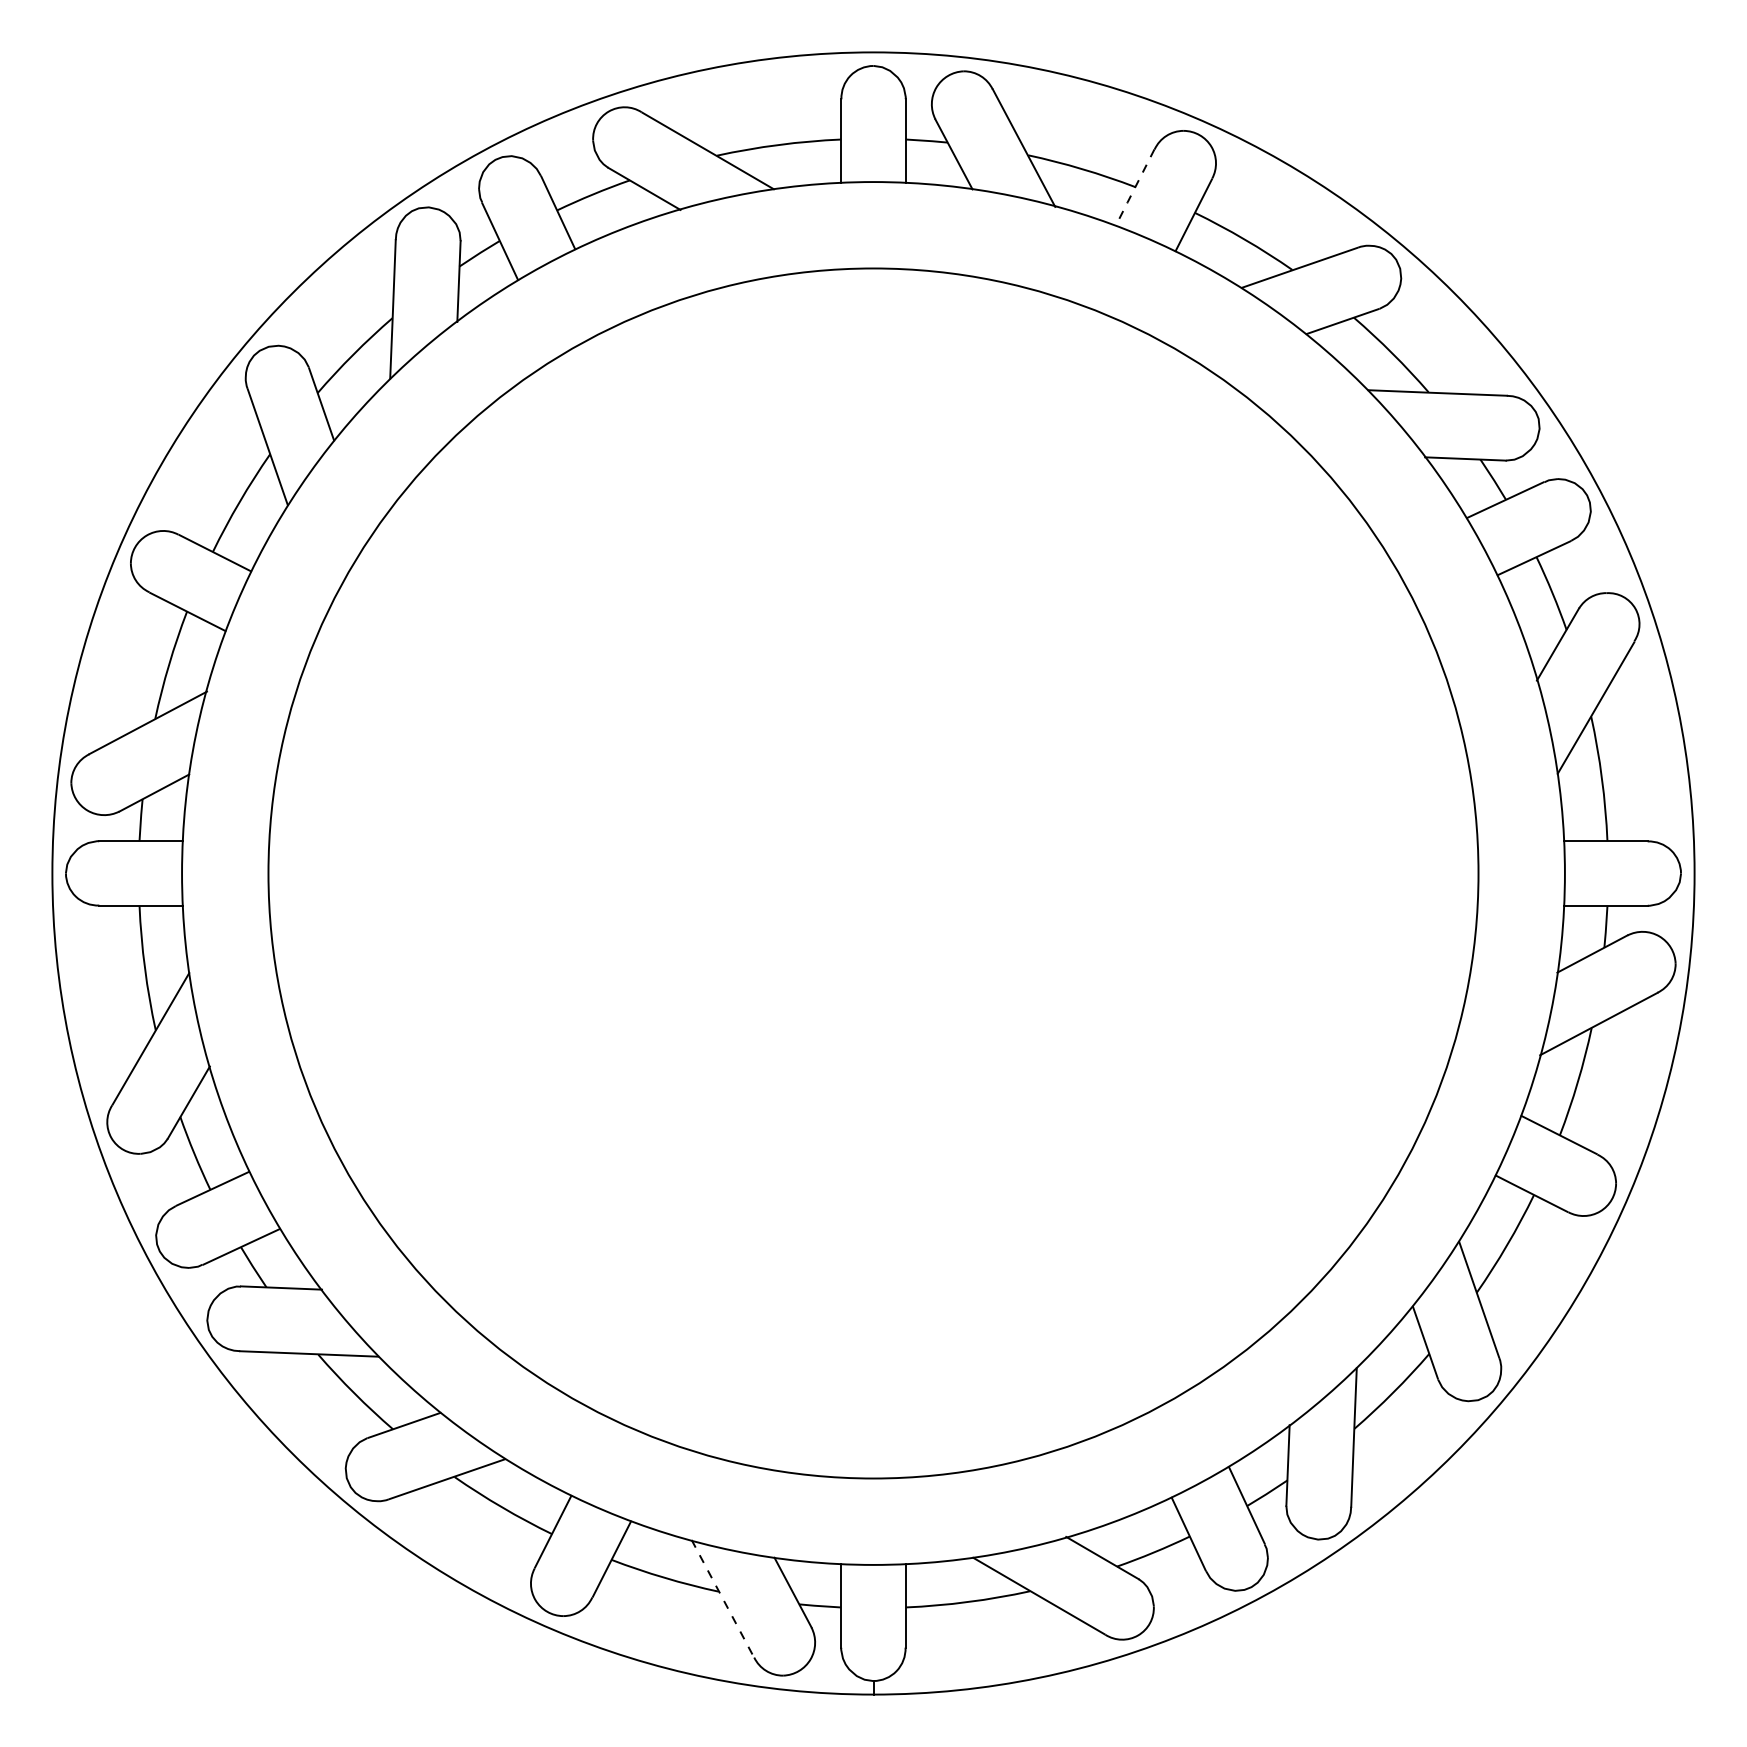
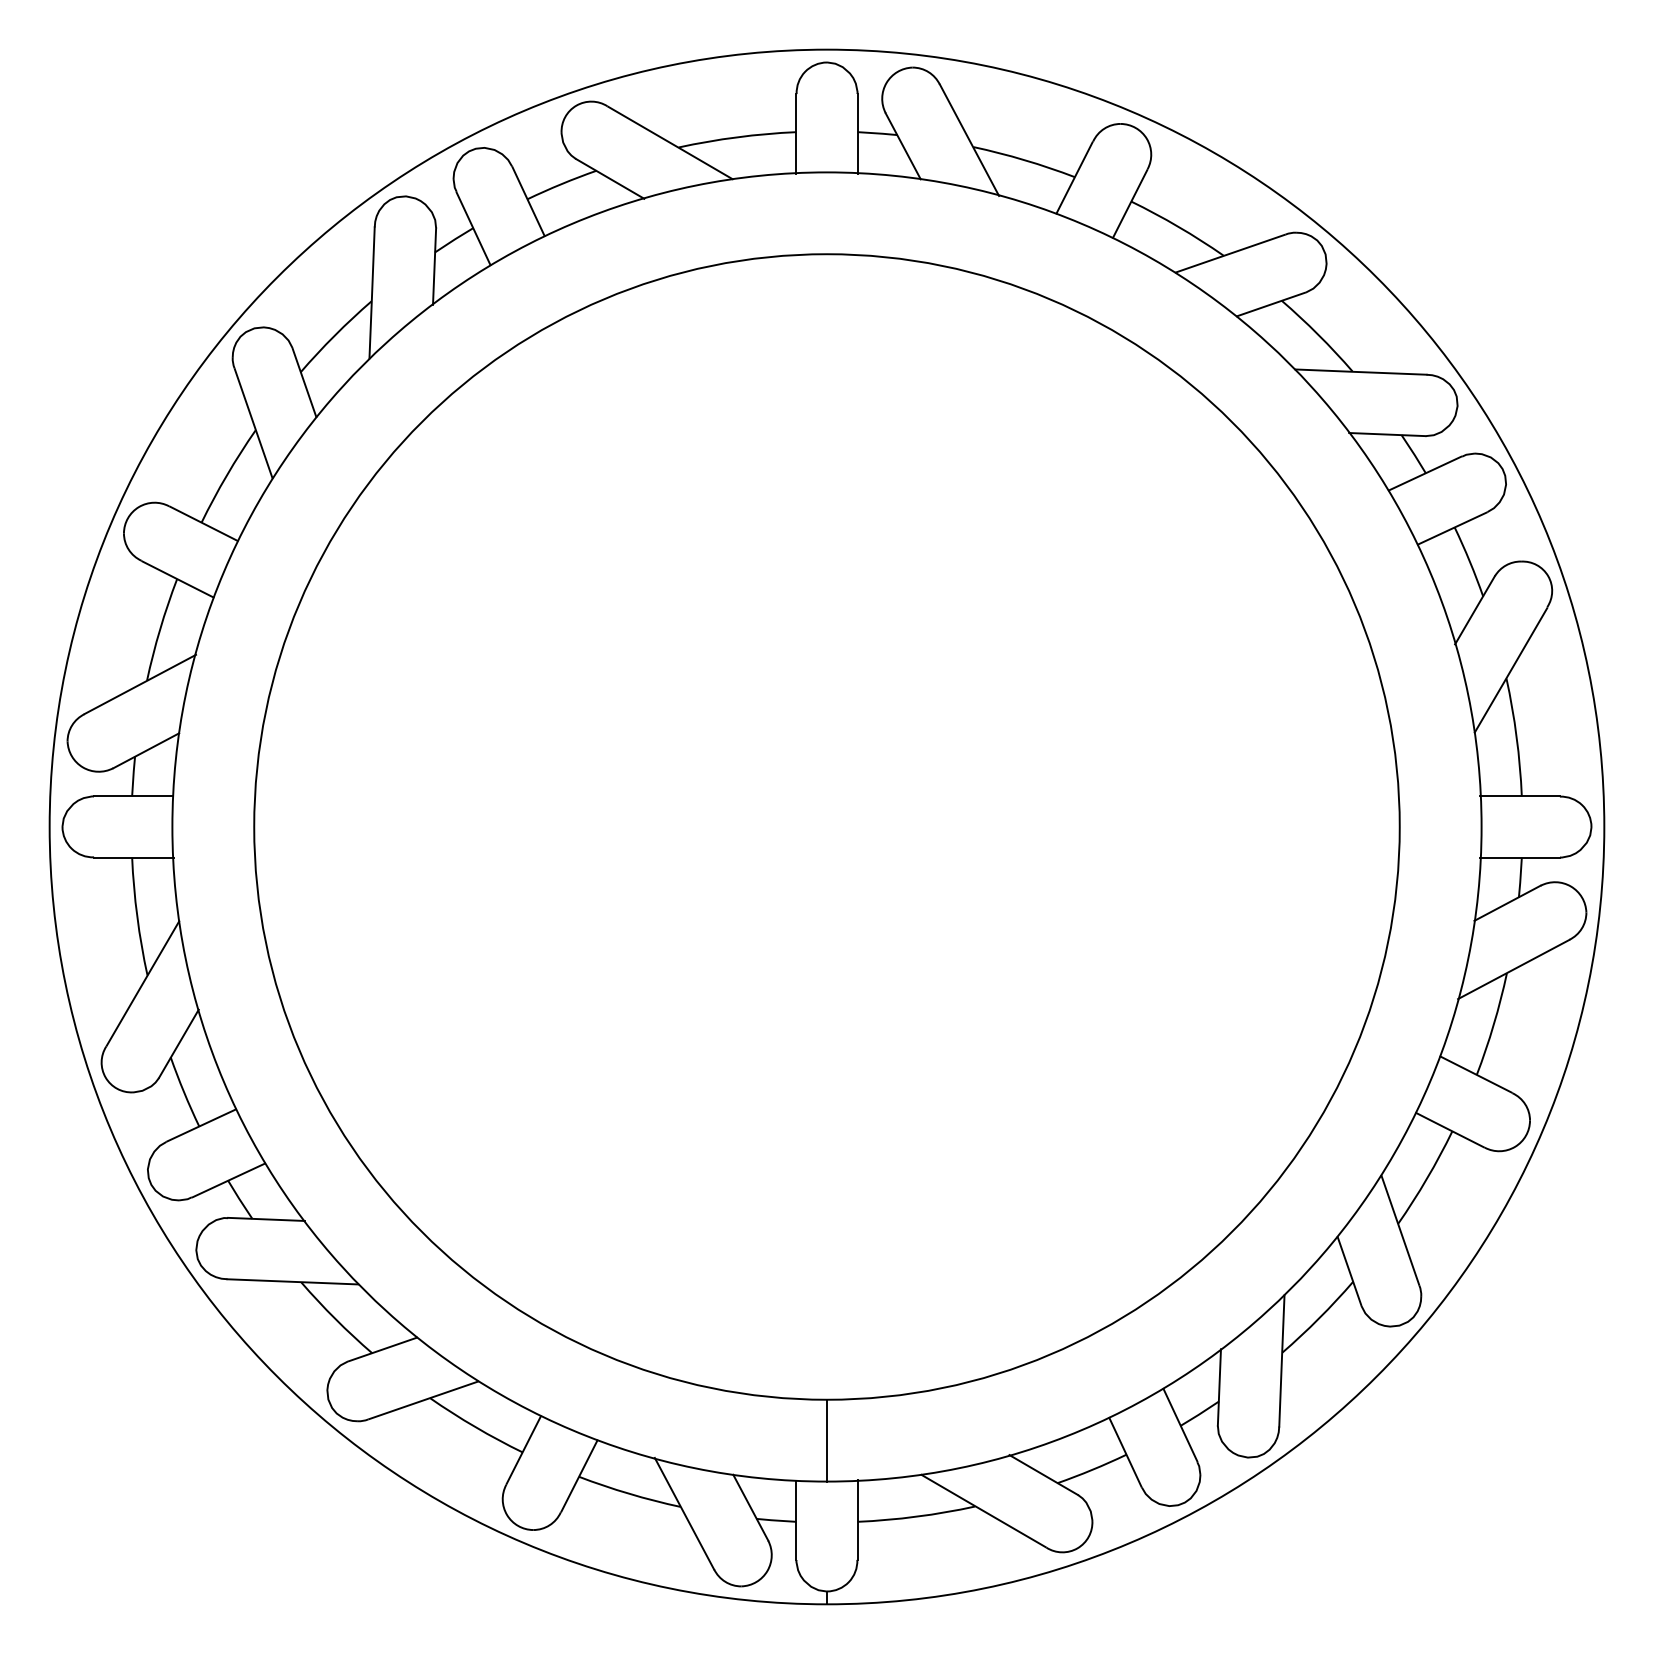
line: (1134, 189) -> (1074, 179), dashed -> solid
line: (873, 1521) -> (827, 1440), added
line: (722, 1598) -> (684, 1513), dashed -> solid

